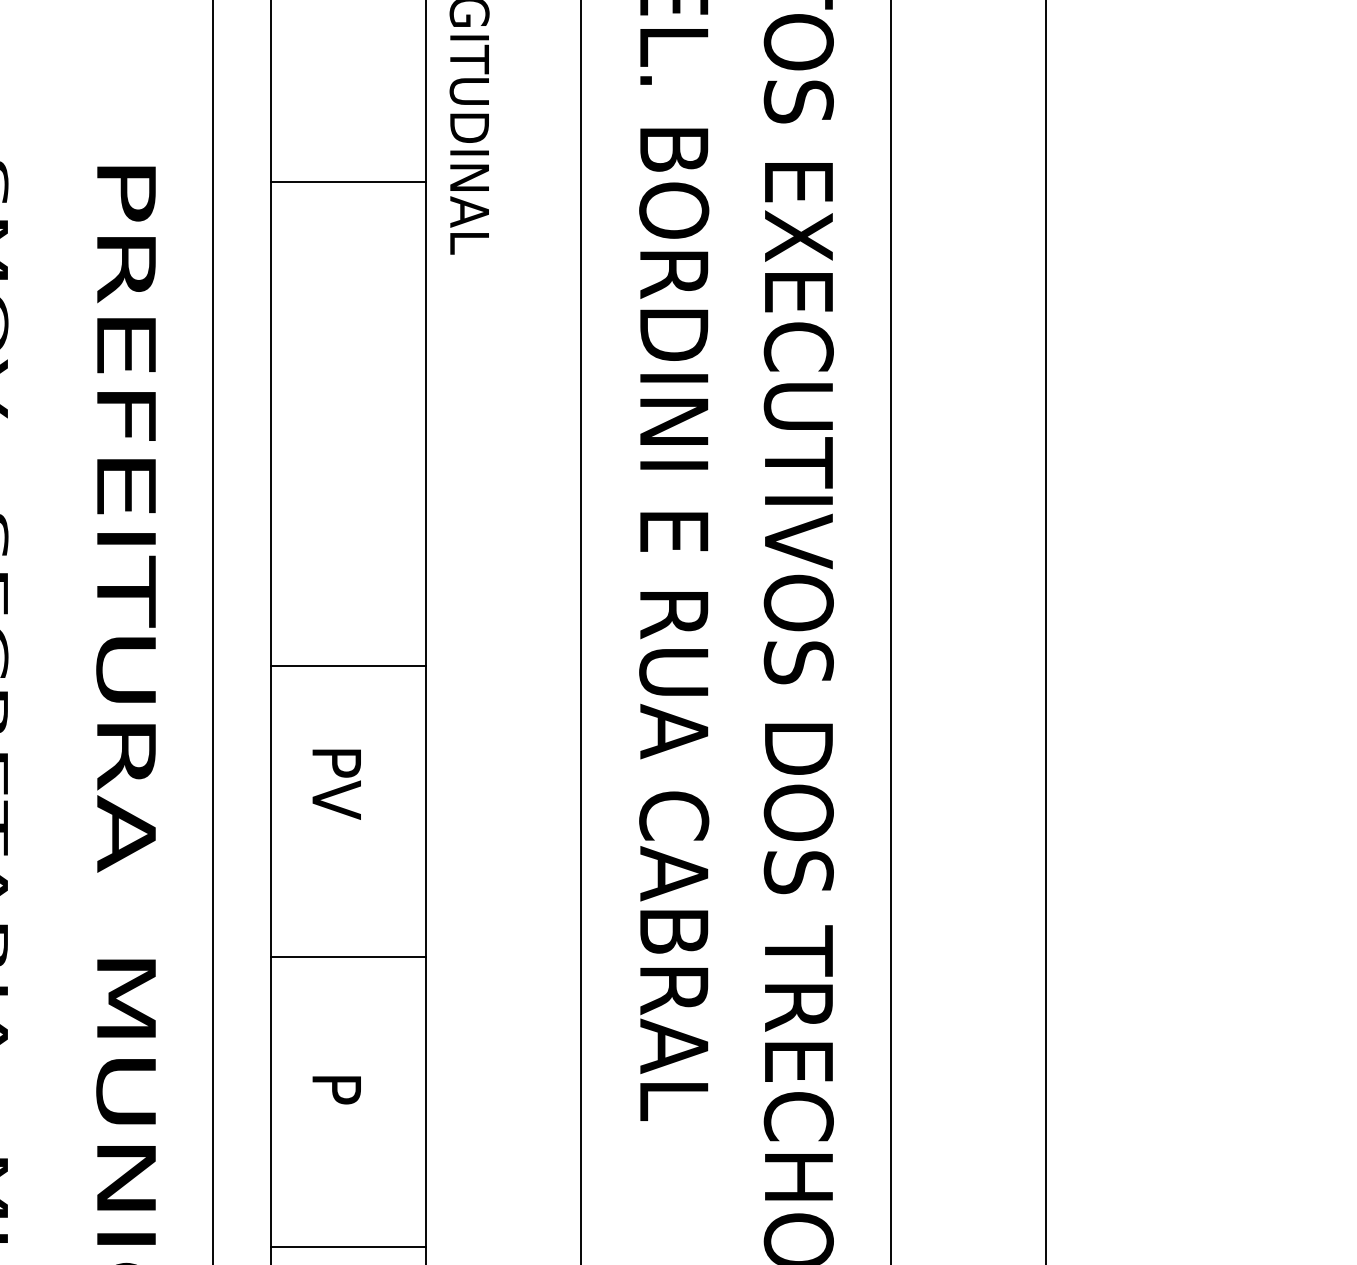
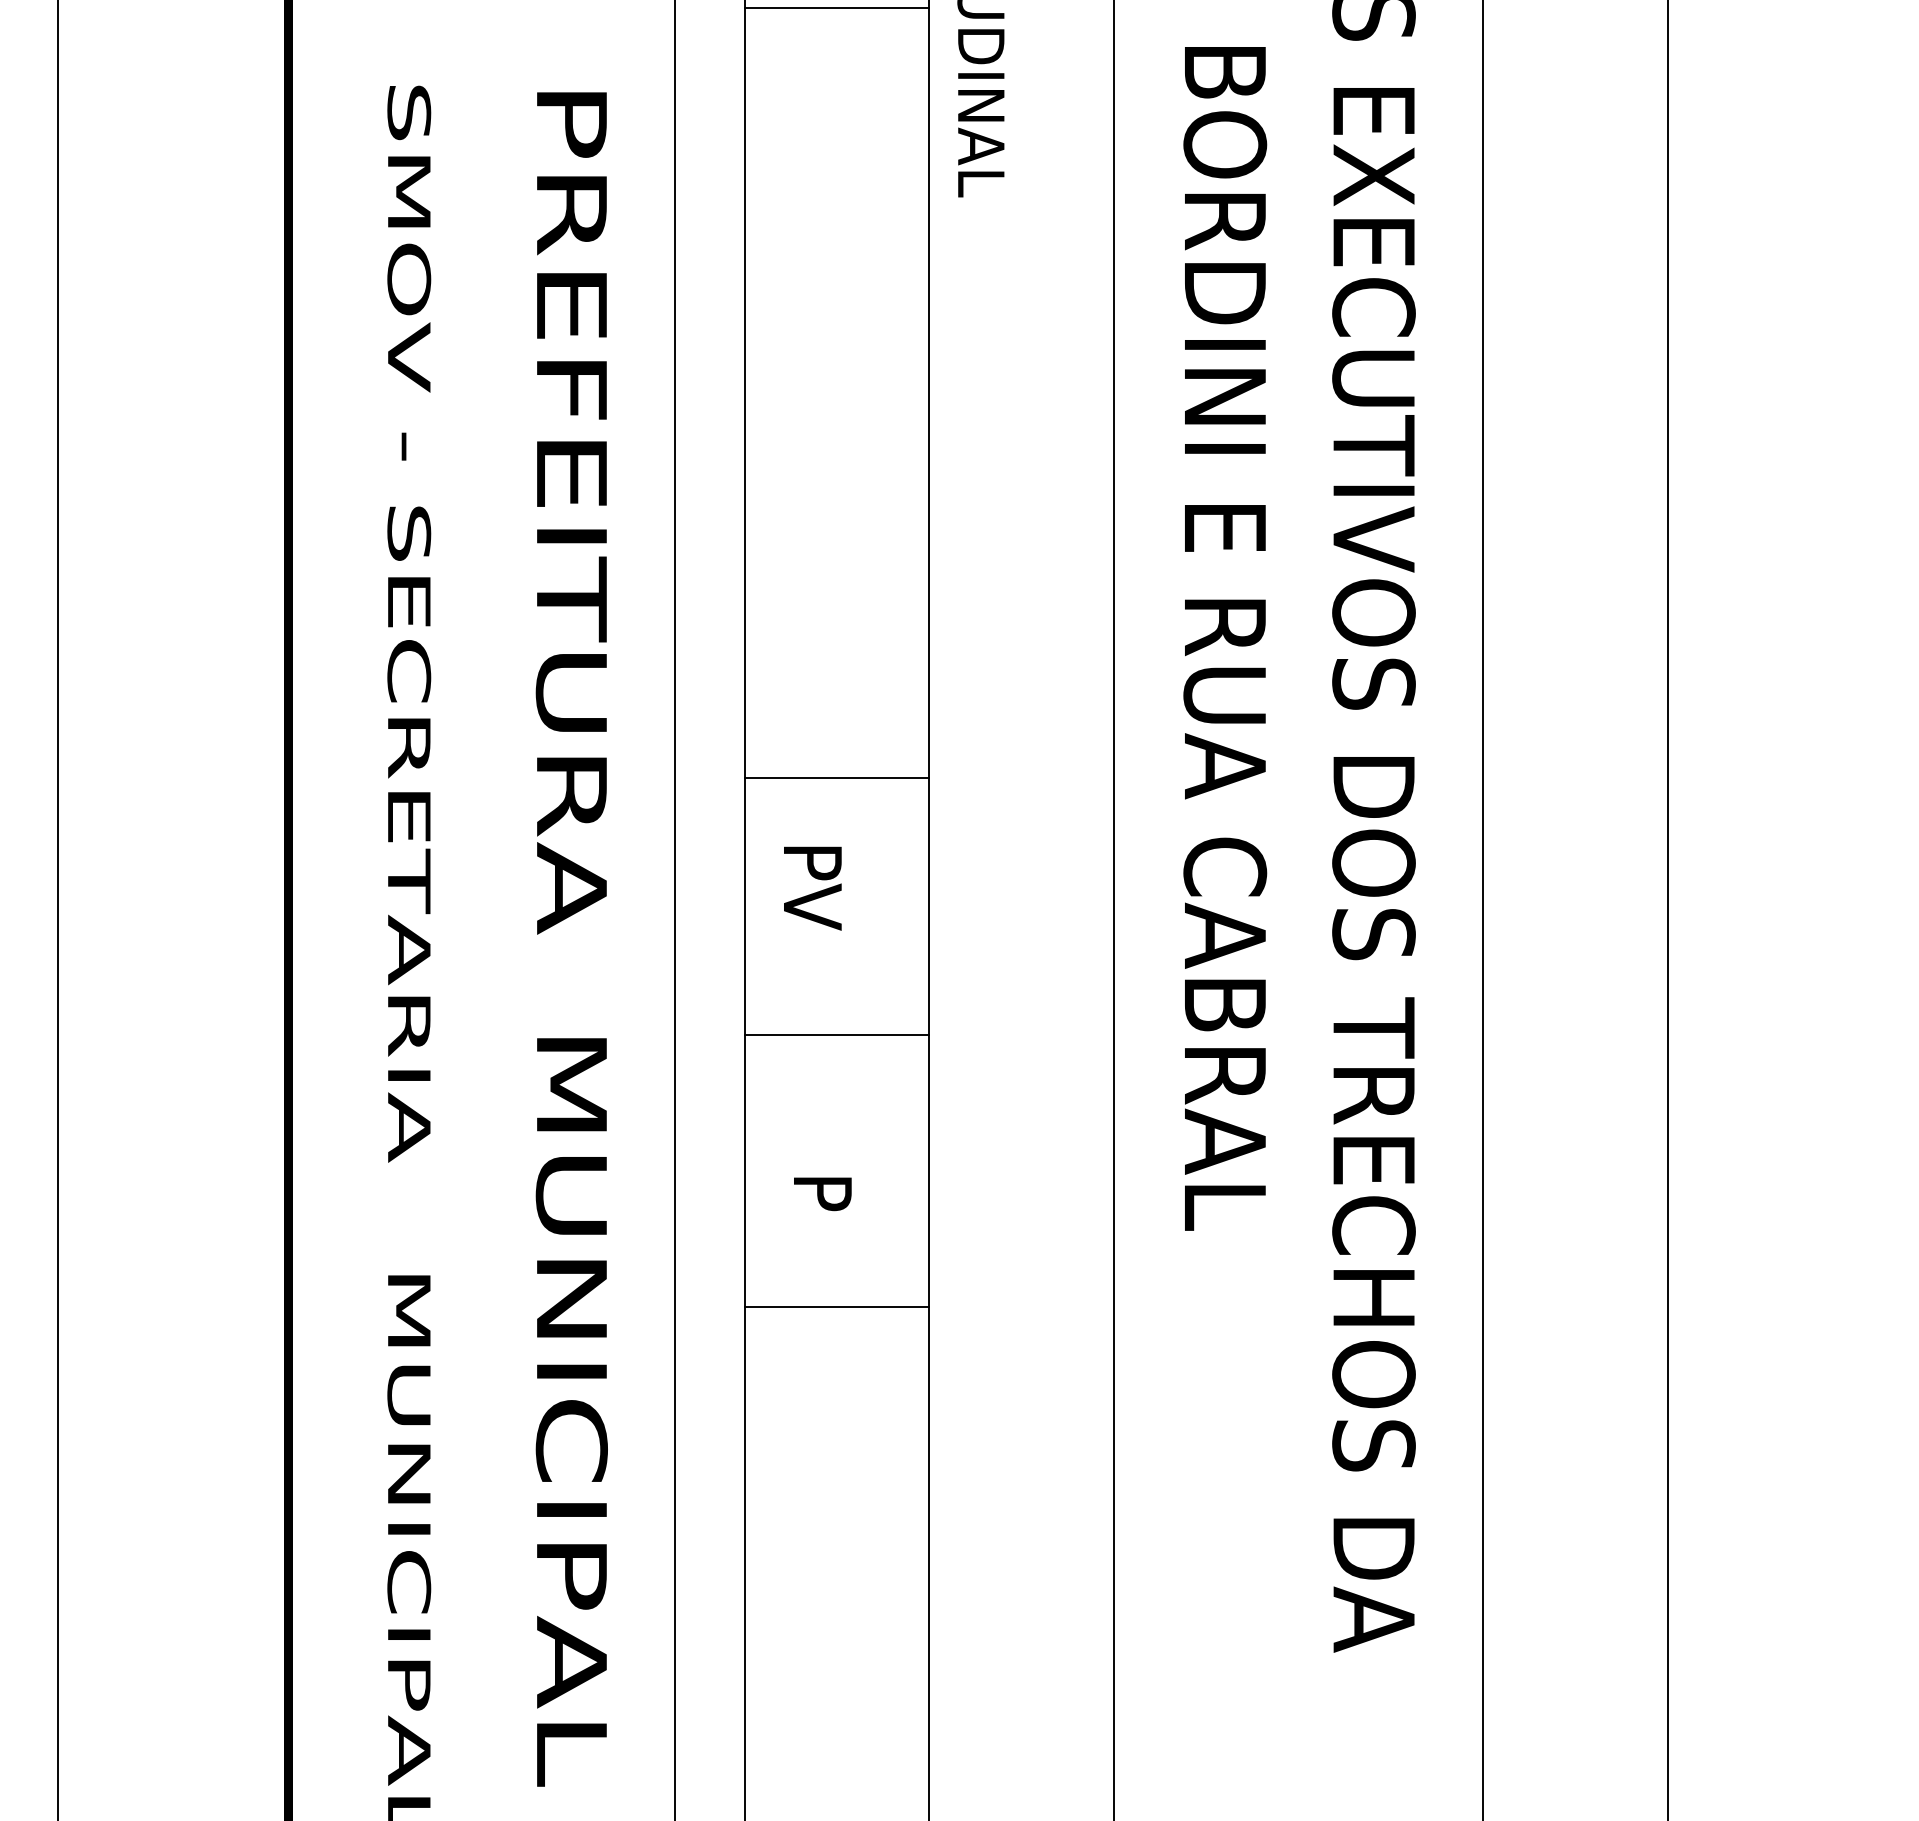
line: (348, 182) -> (836, 8), moved
line: (348, 666) -> (836, 778), moved
text: (336, 784) -> (812, 888), moved
line: (348, 1247) -> (836, 1307), moved

